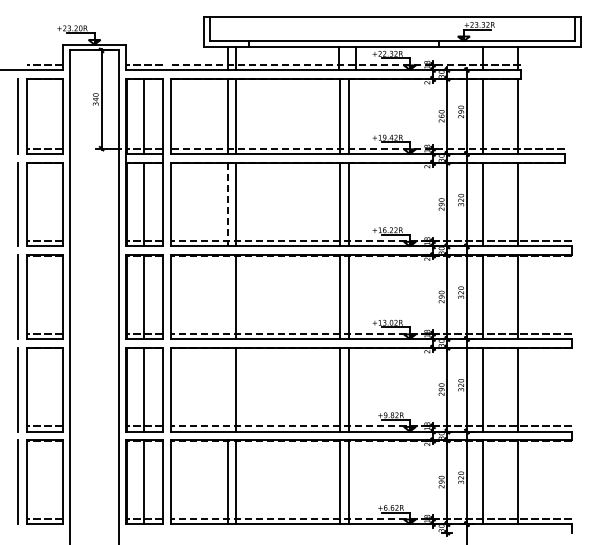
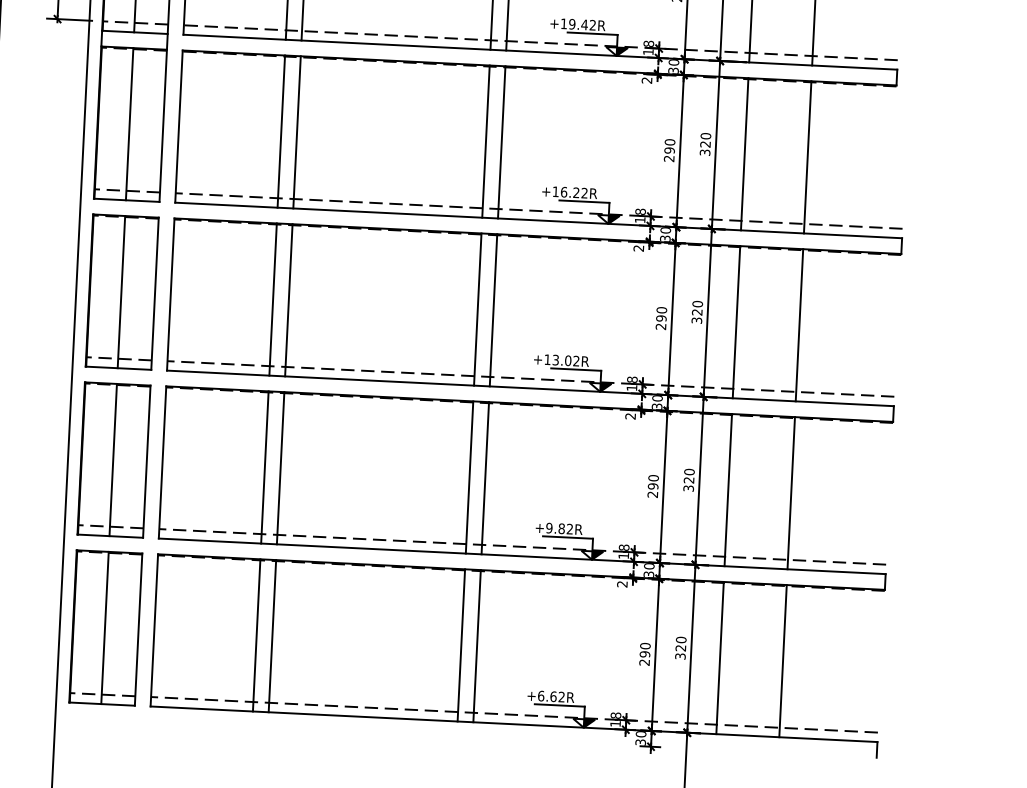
line: (227, 204) -> (281, 131), dashed -> solid
line: (227, 297) -> (272, 300), added
line: (227, 389) -> (264, 467), added

